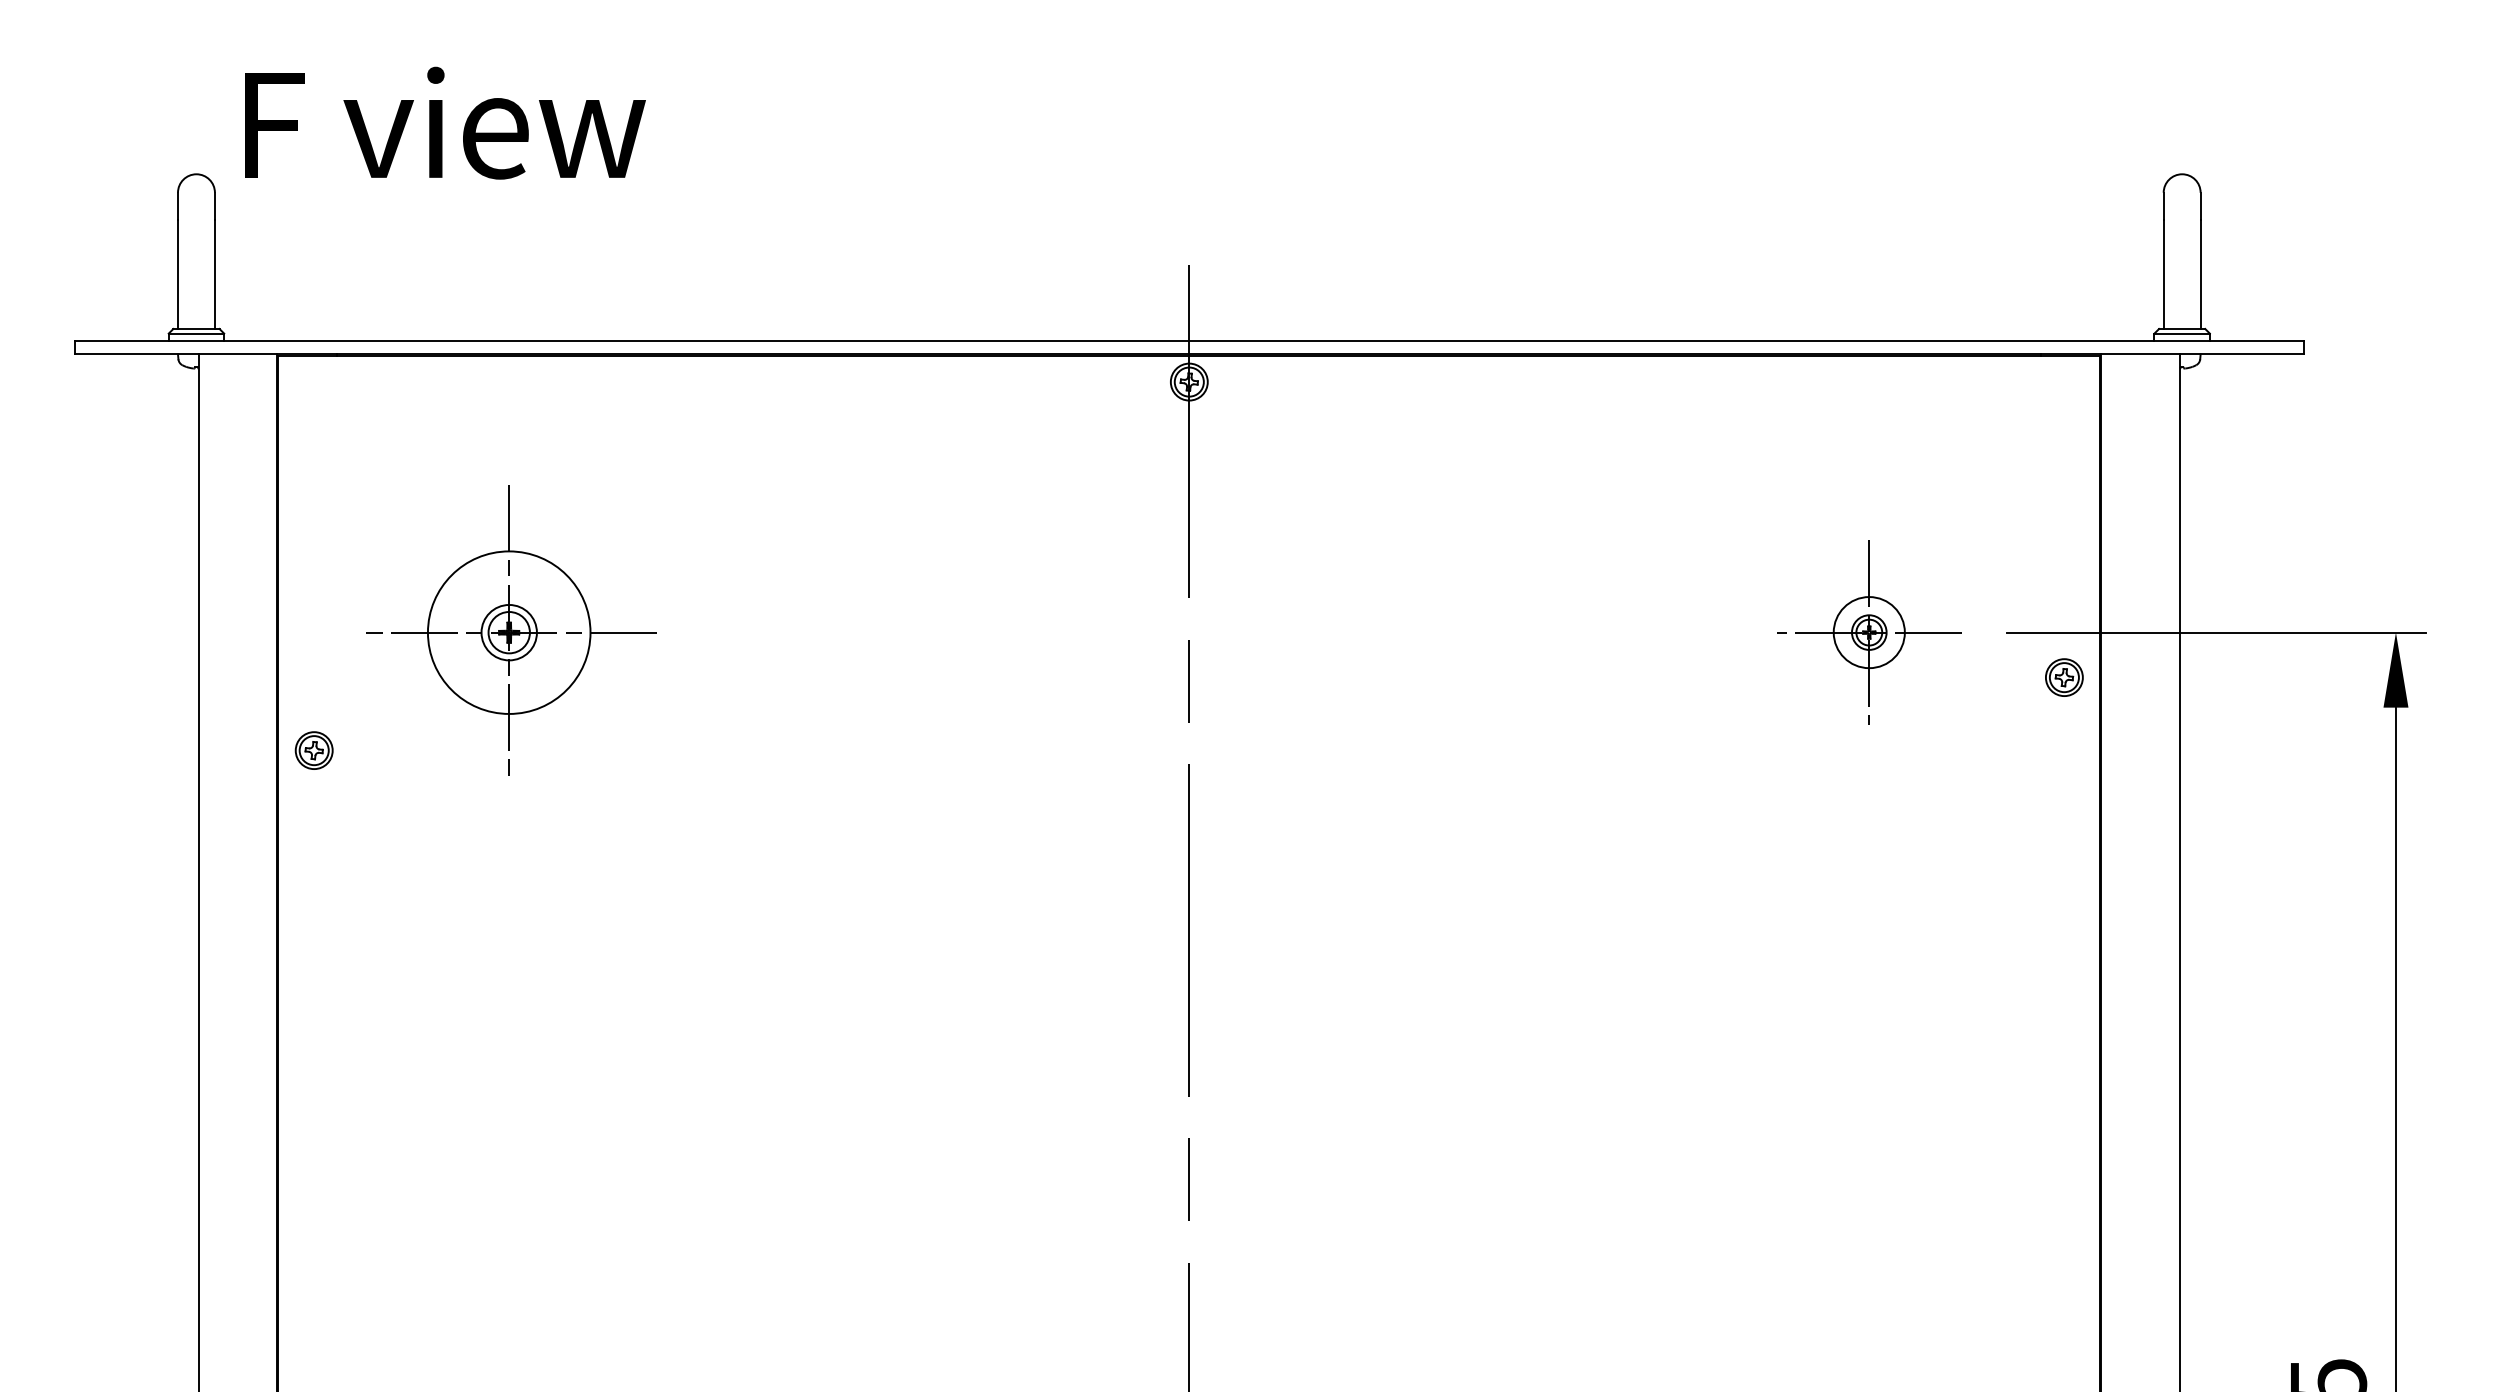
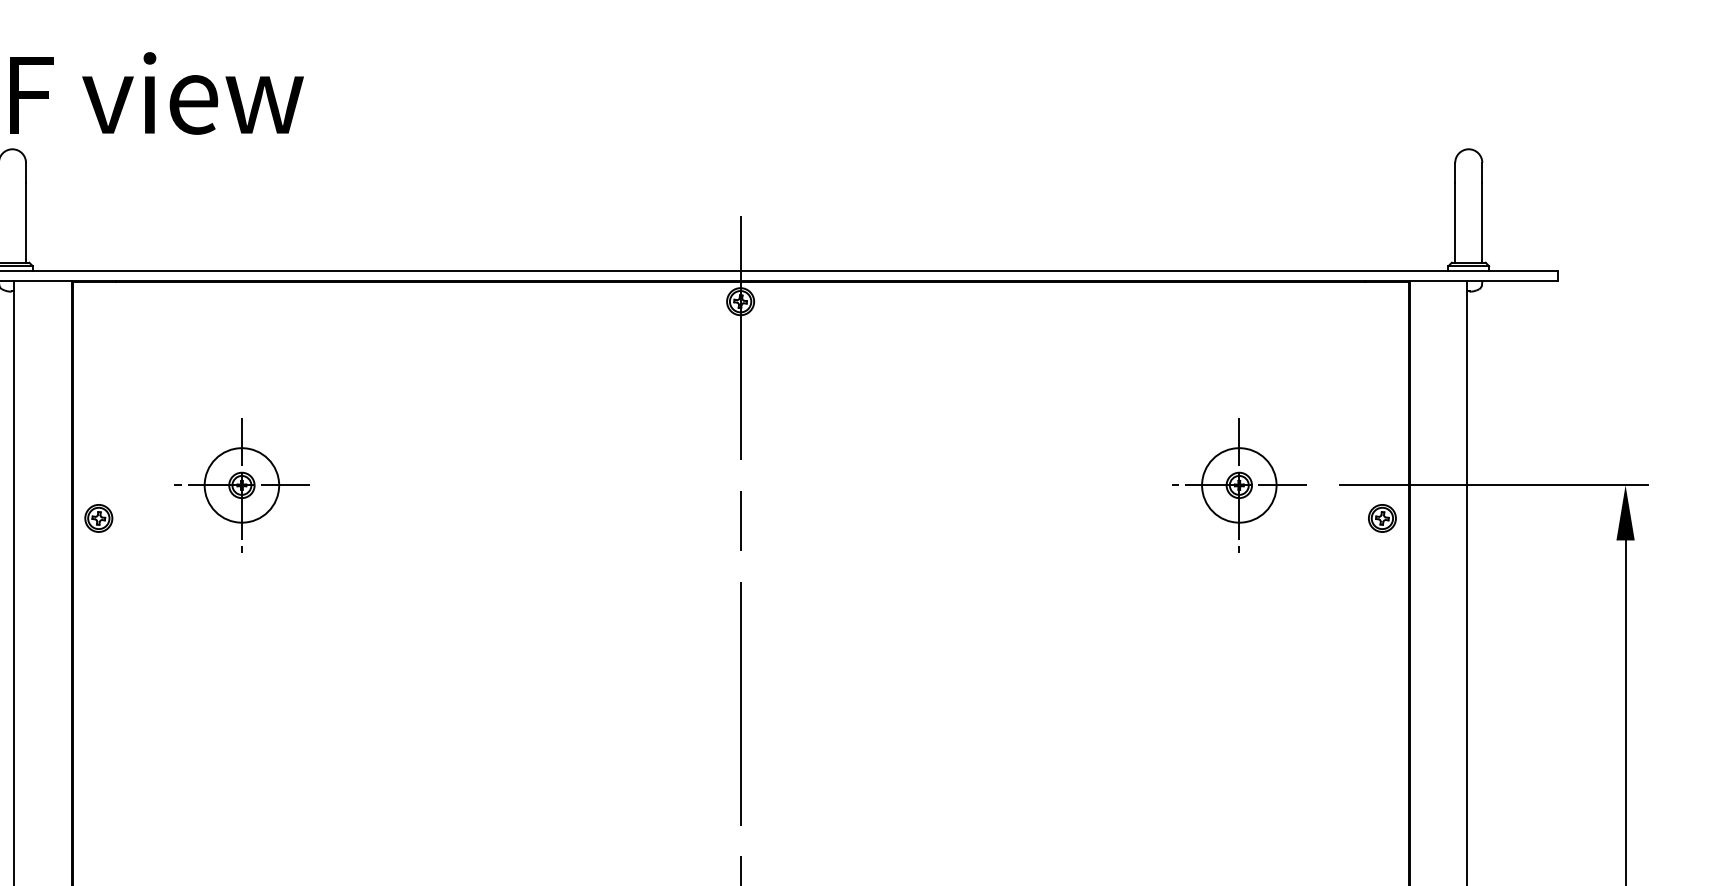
text: (445, 122) -> (156, 92), moved
part: (509, 632) -> (242, 485), size x0.62
circle: (1869, 632) -> (1239, 485), size x1.43
part: (313, 750) -> (98, 518), moved

